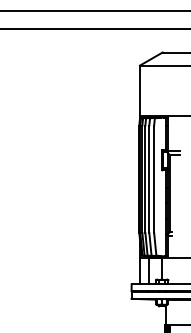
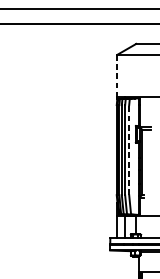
line: (139, 91) -> (116, 76), solid -> dashed
line: (154, 179) -> (129, 150), solid -> dashed

